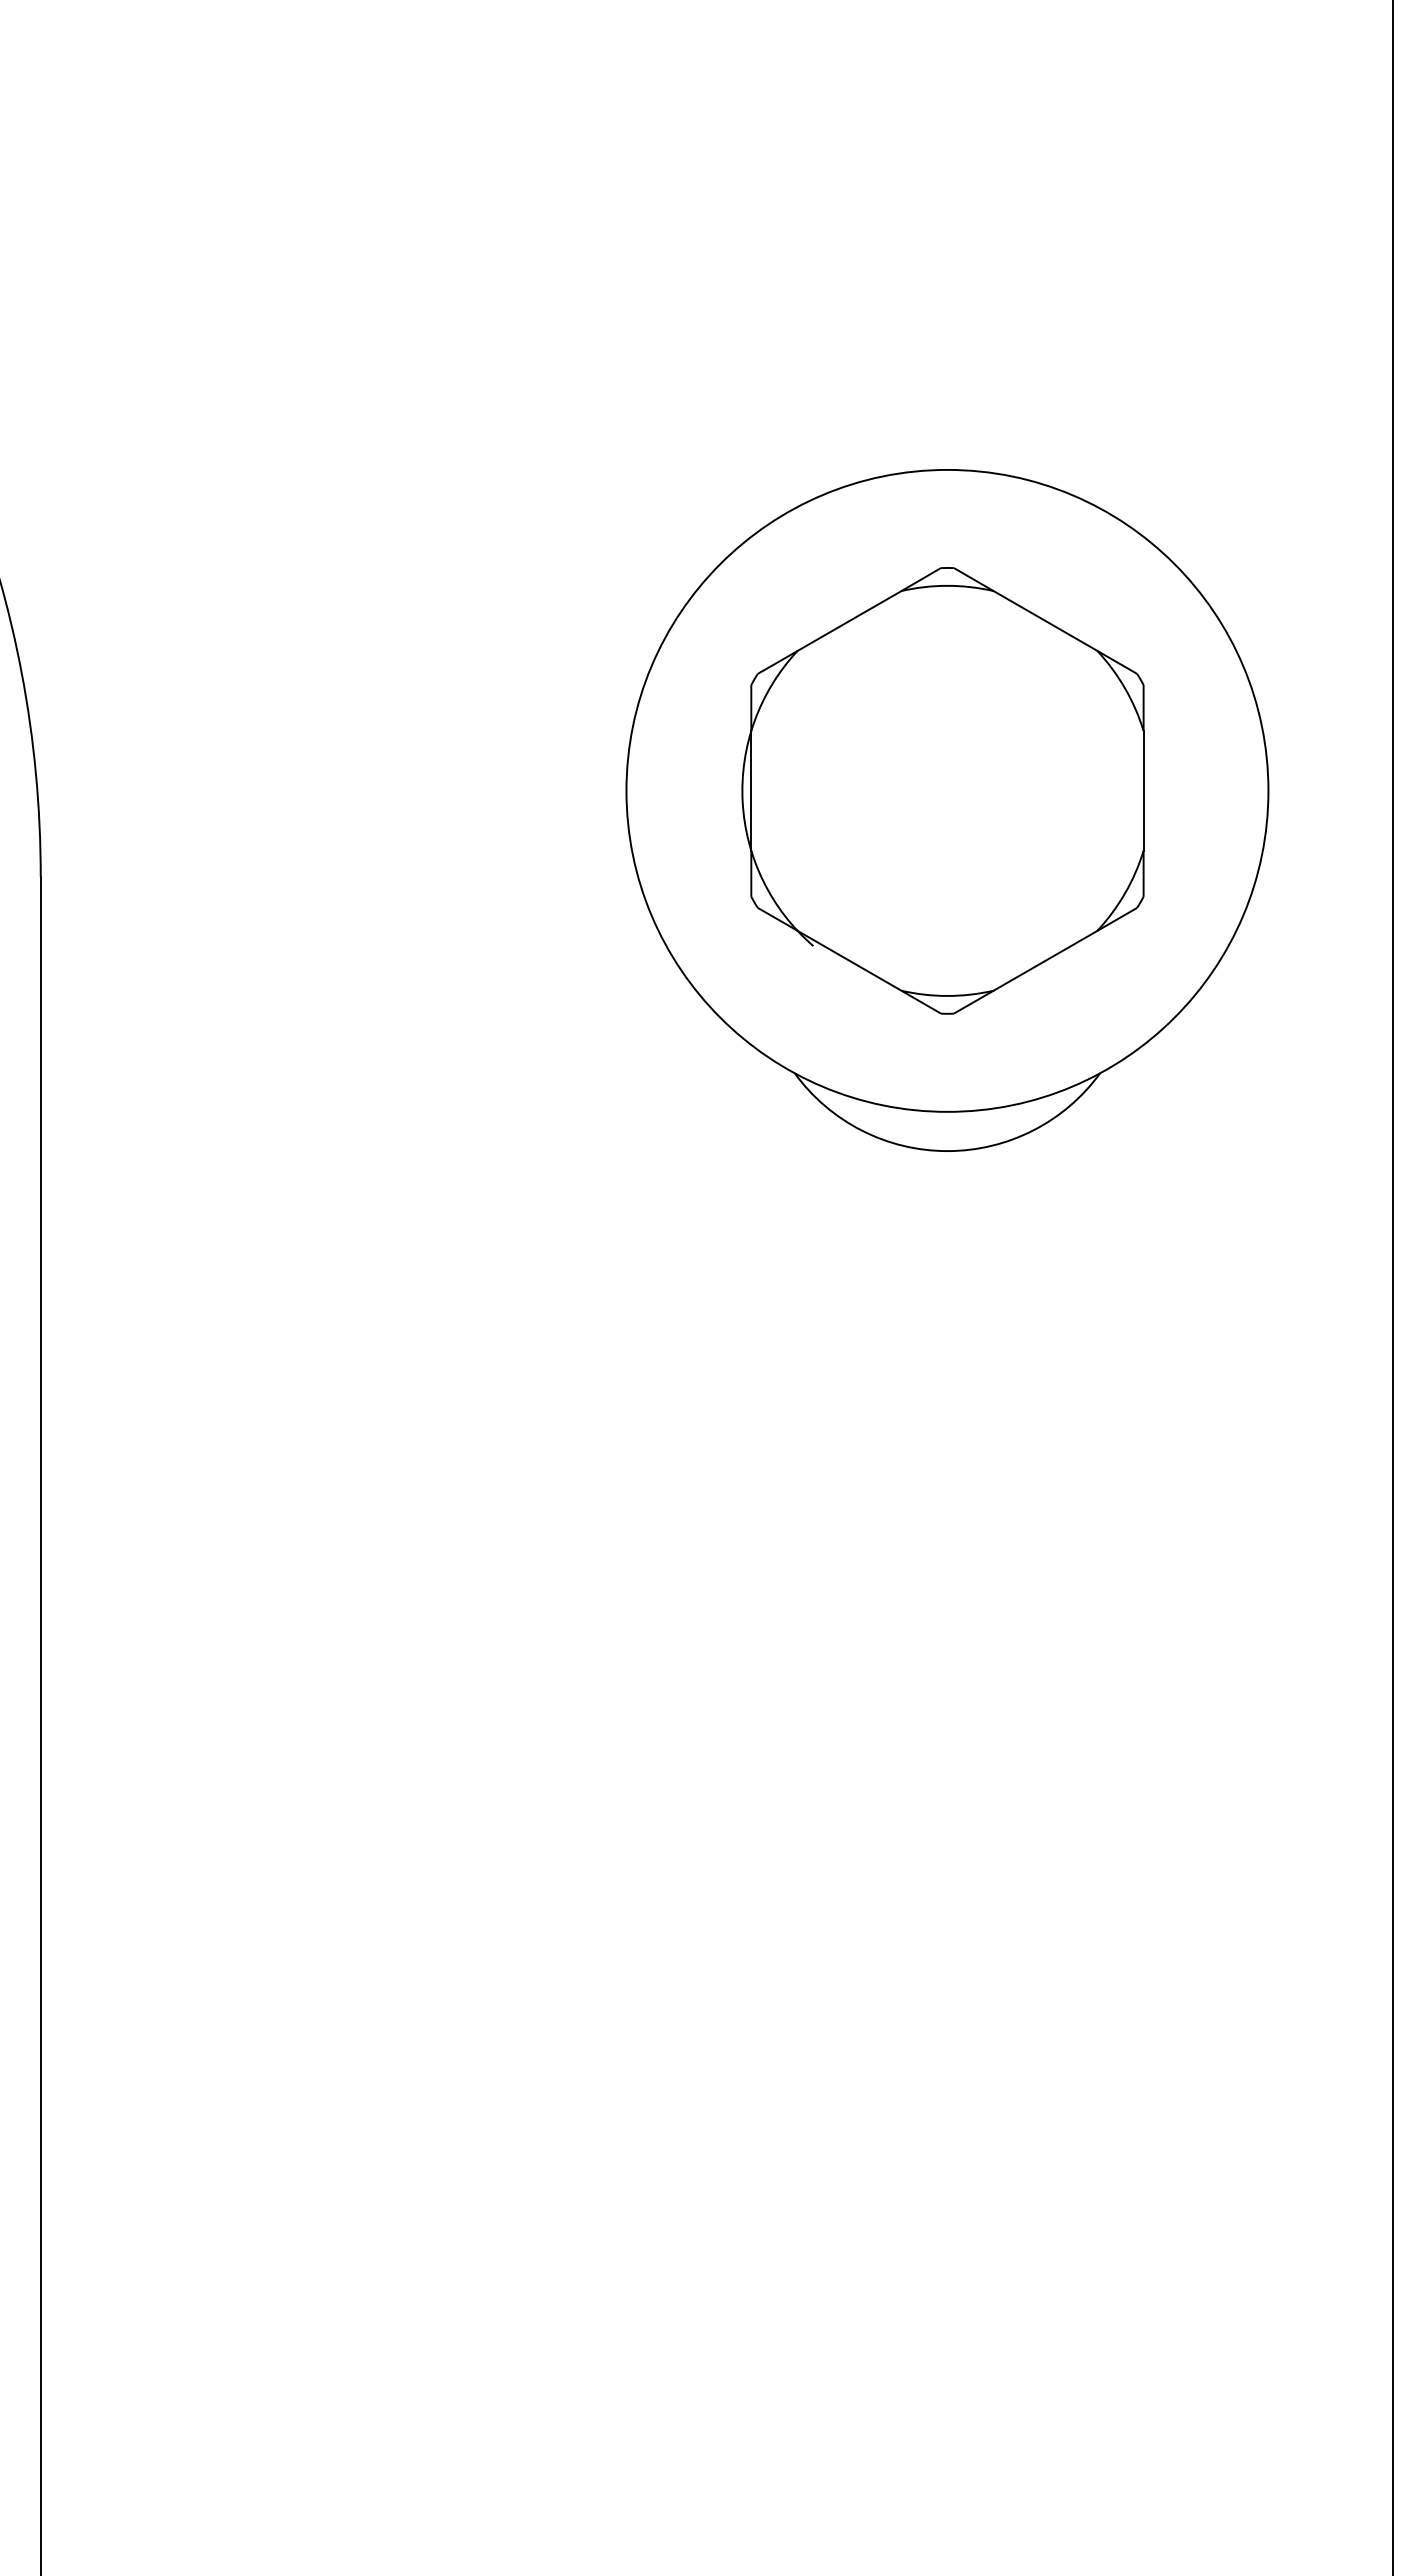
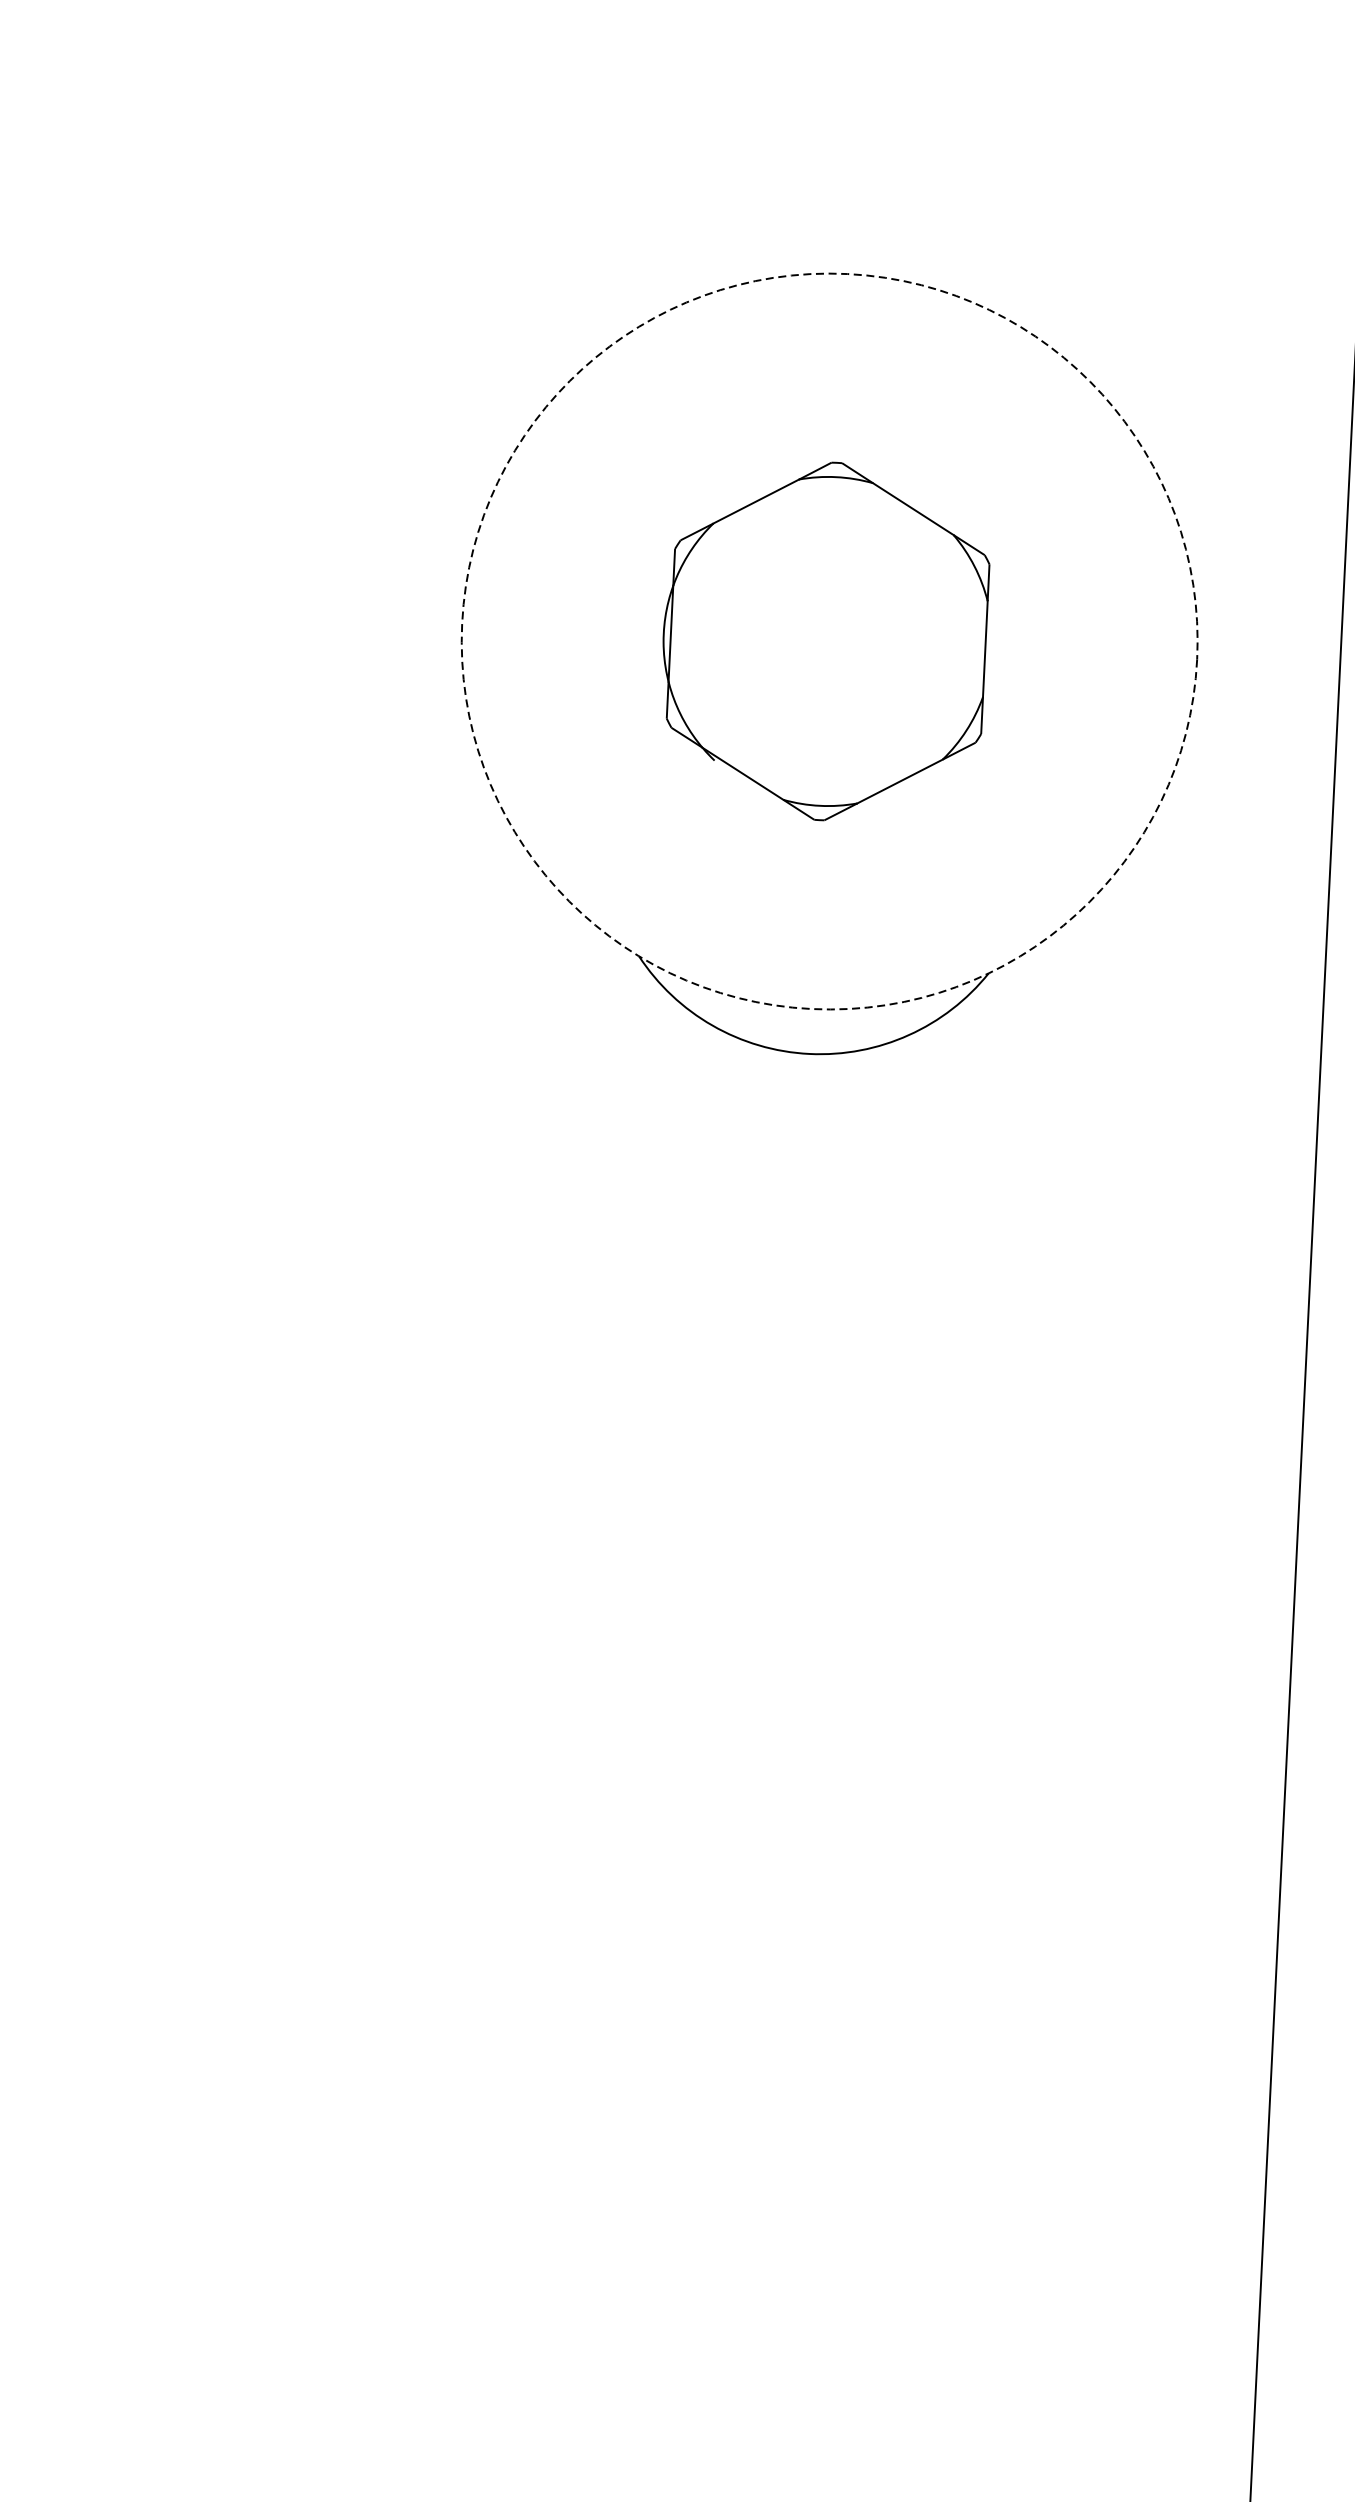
part: (942, 790) -> (824, 640), size x0.7
circle: (947, 790) -> (829, 641), solid -> dashed

